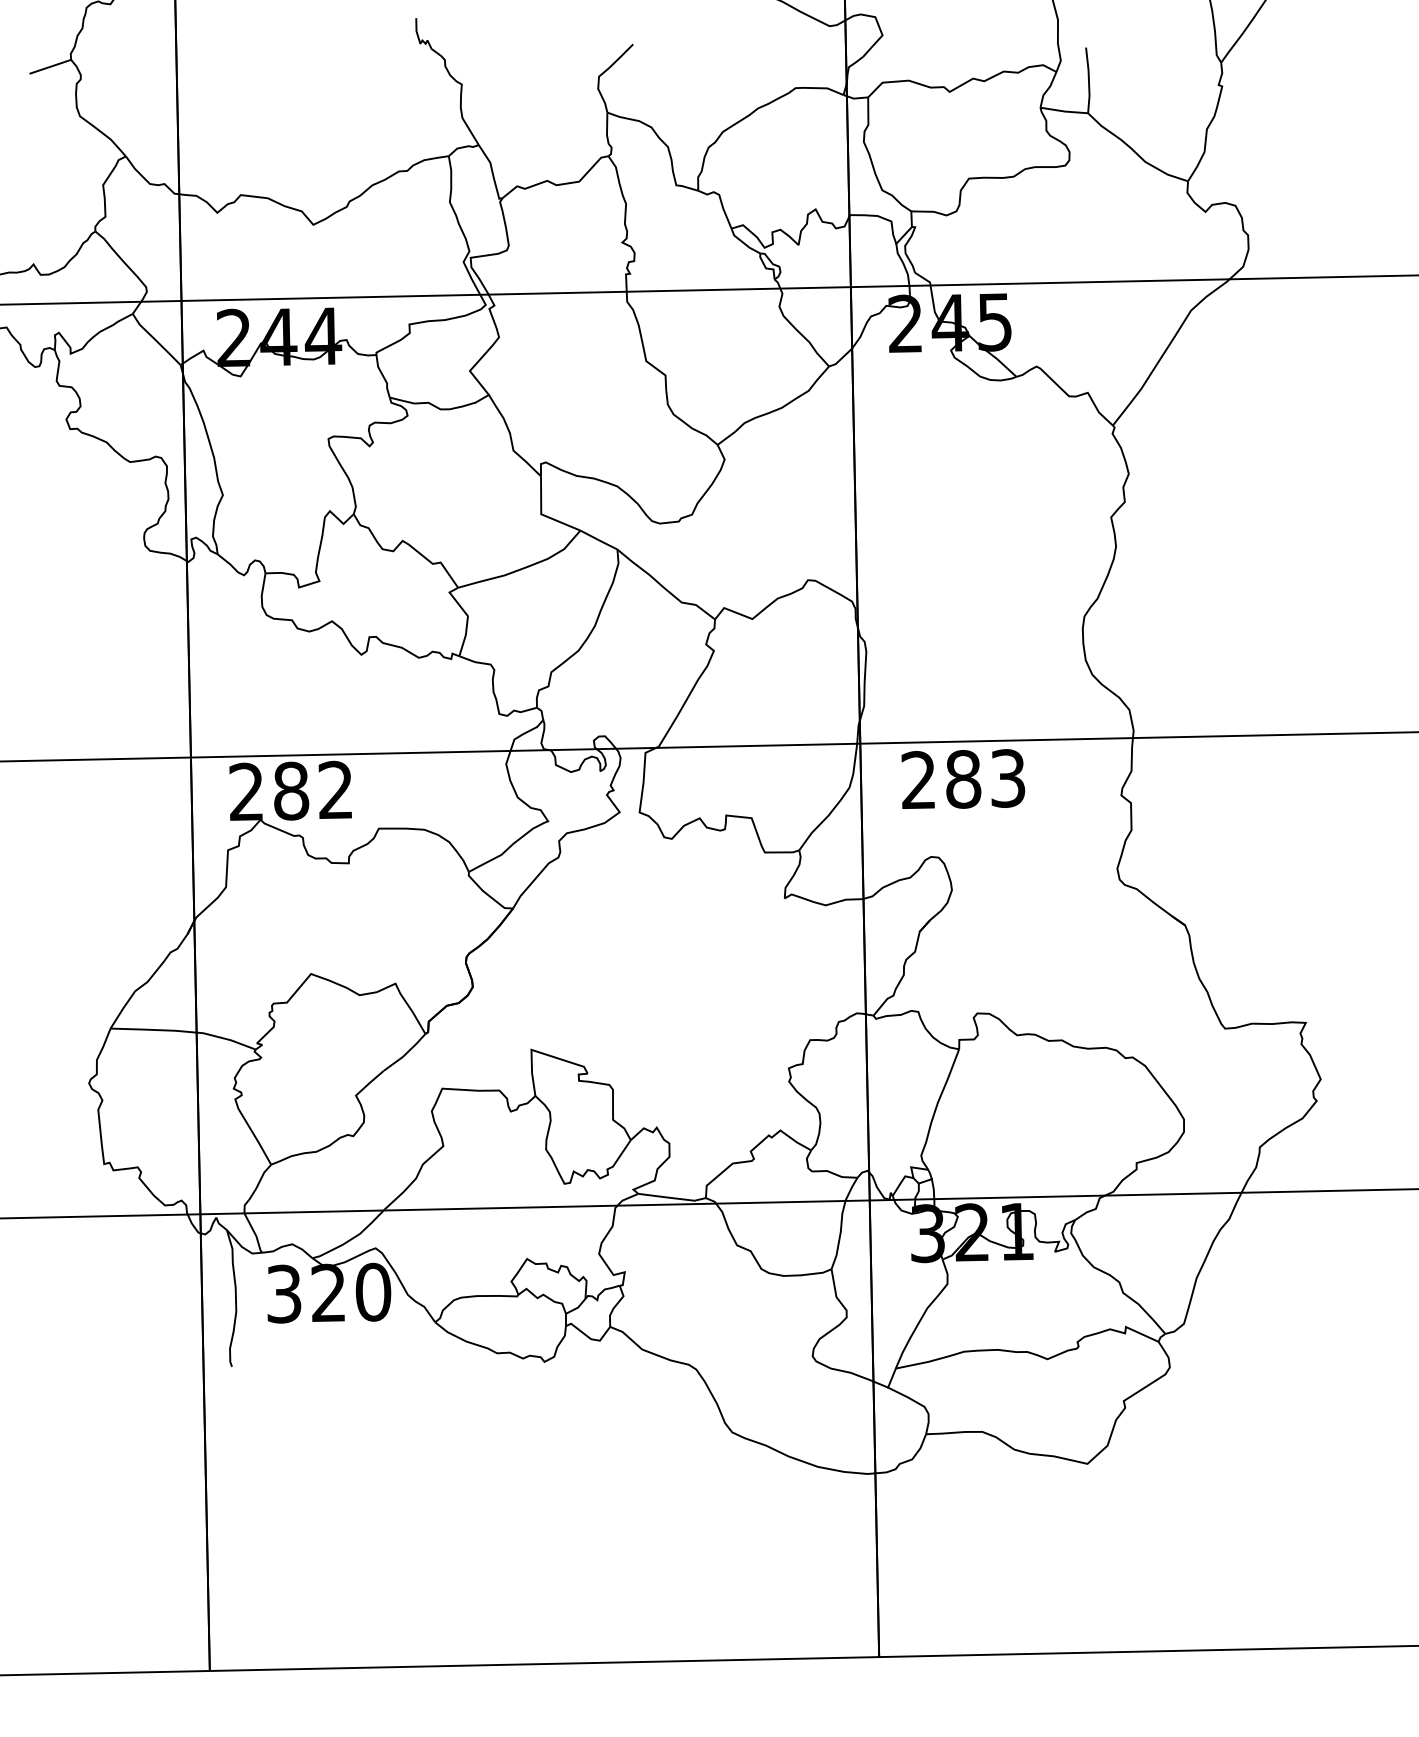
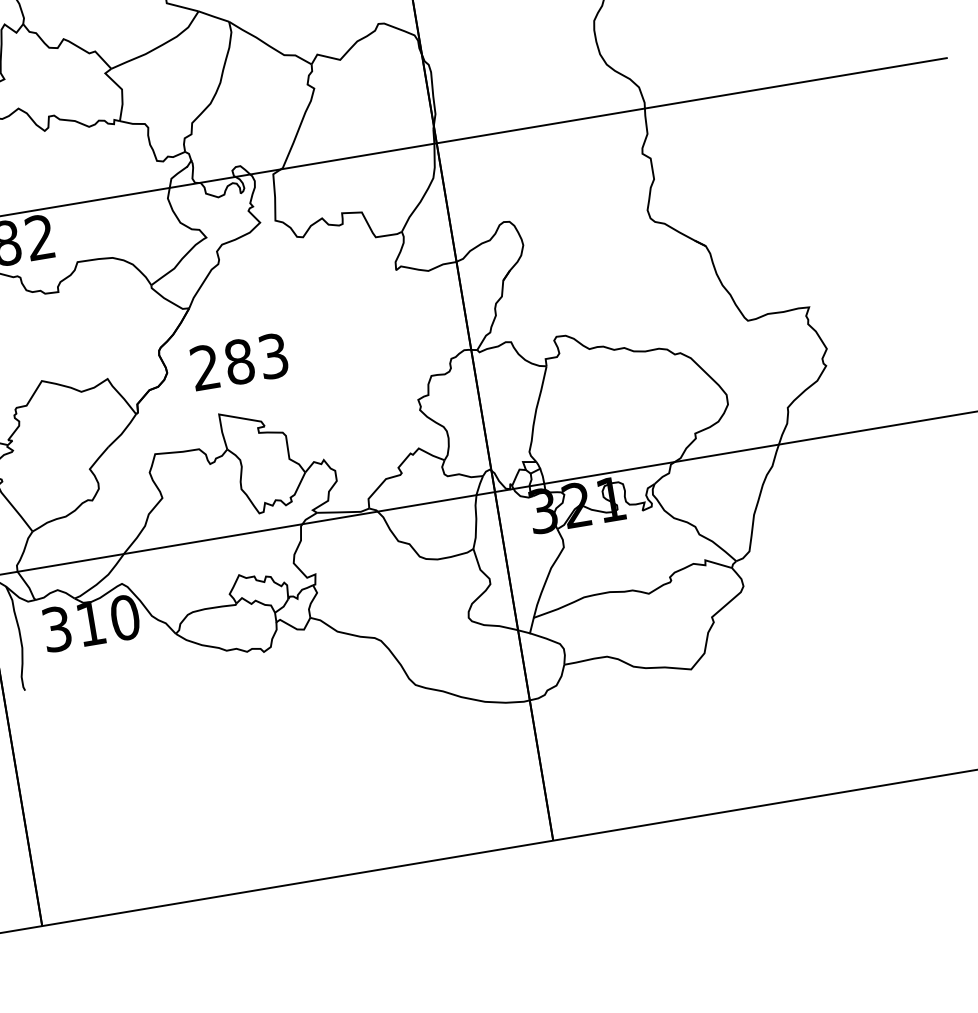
text: (963, 778) -> (239, 361), moved
text: (328, 1292) -> (90, 622), 320 -> 310

